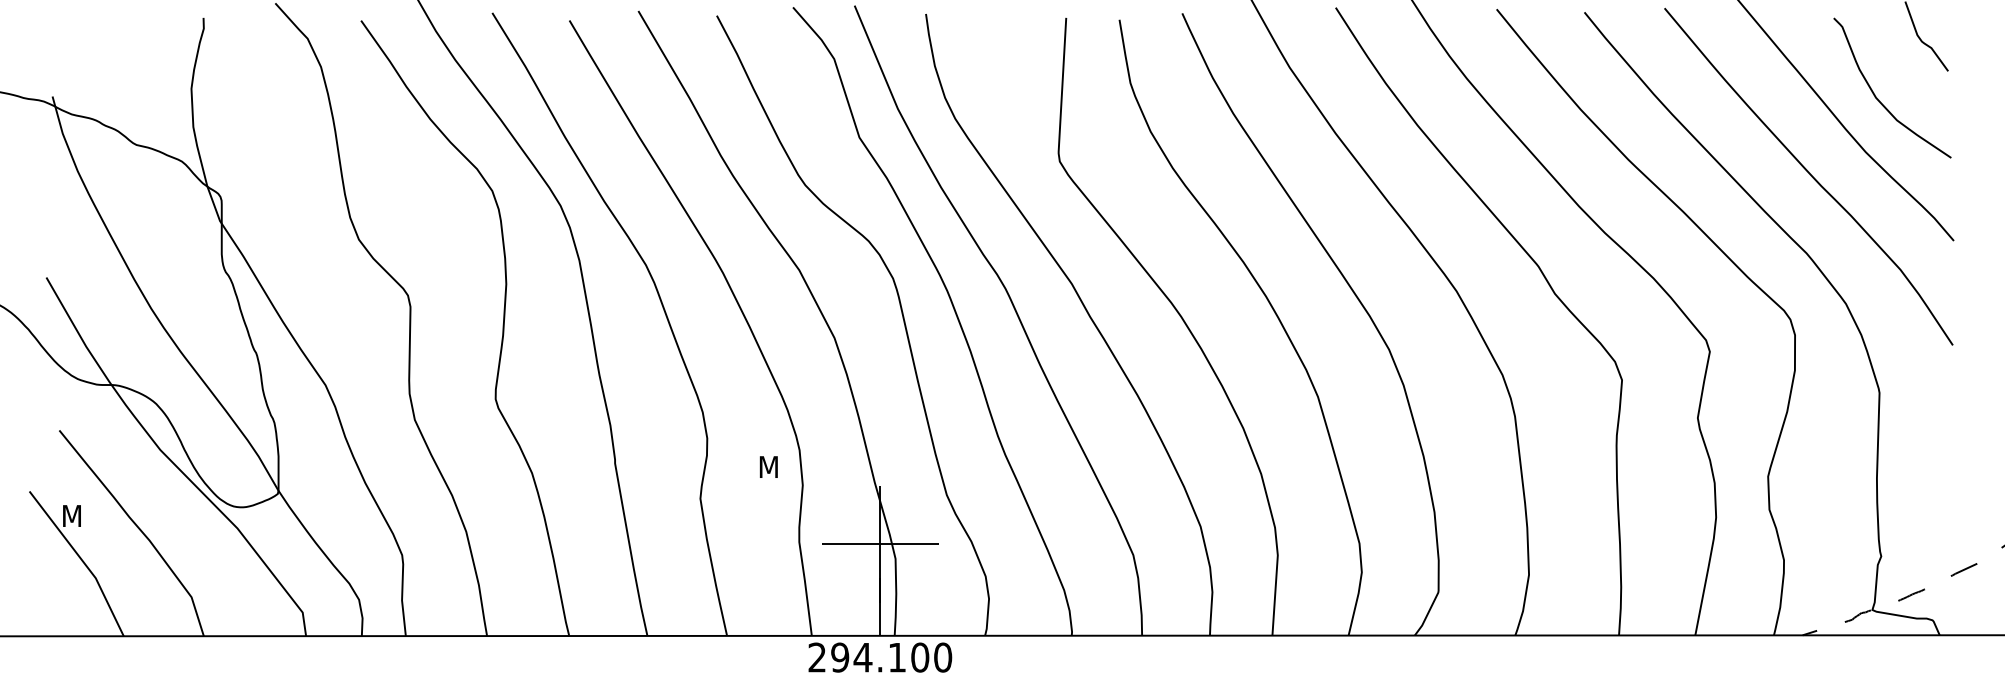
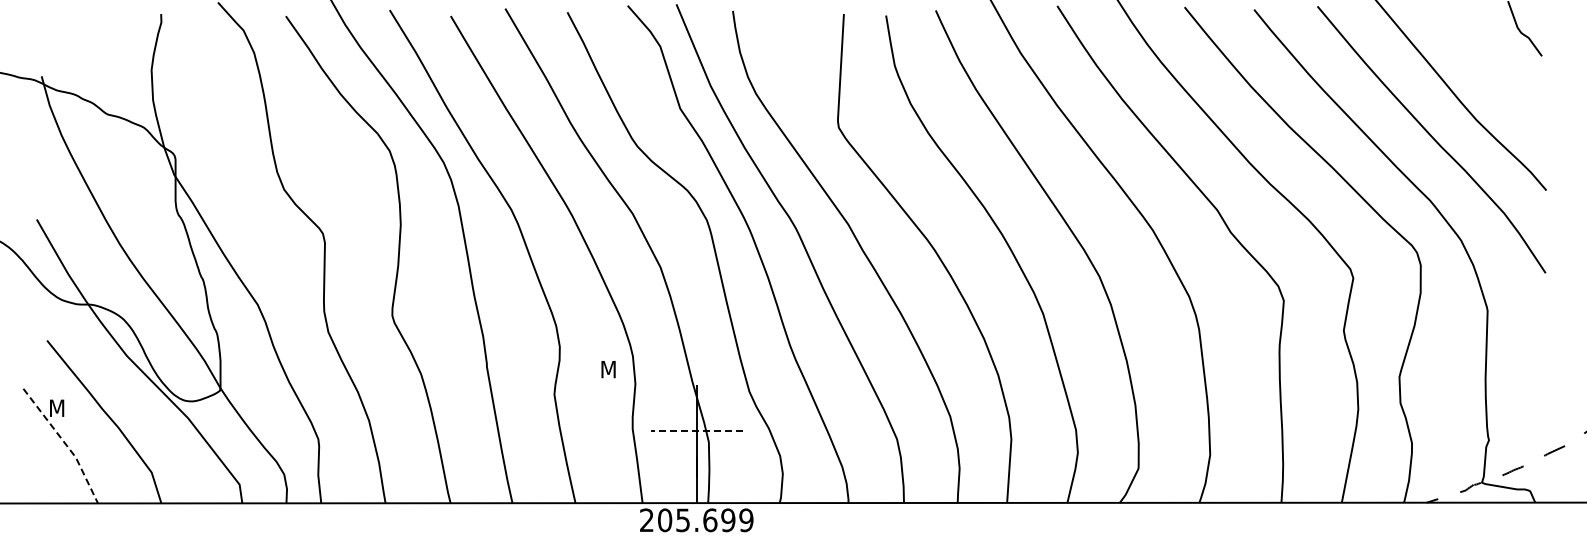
curve: (1879, 99) -> (1487, 78), removed
line: (879, 544) -> (696, 430), solid -> dashed
line: (82, 561) -> (65, 444), solid -> dashed
text: (891, 657) -> (705, 520), 294.100 -> 205.699

